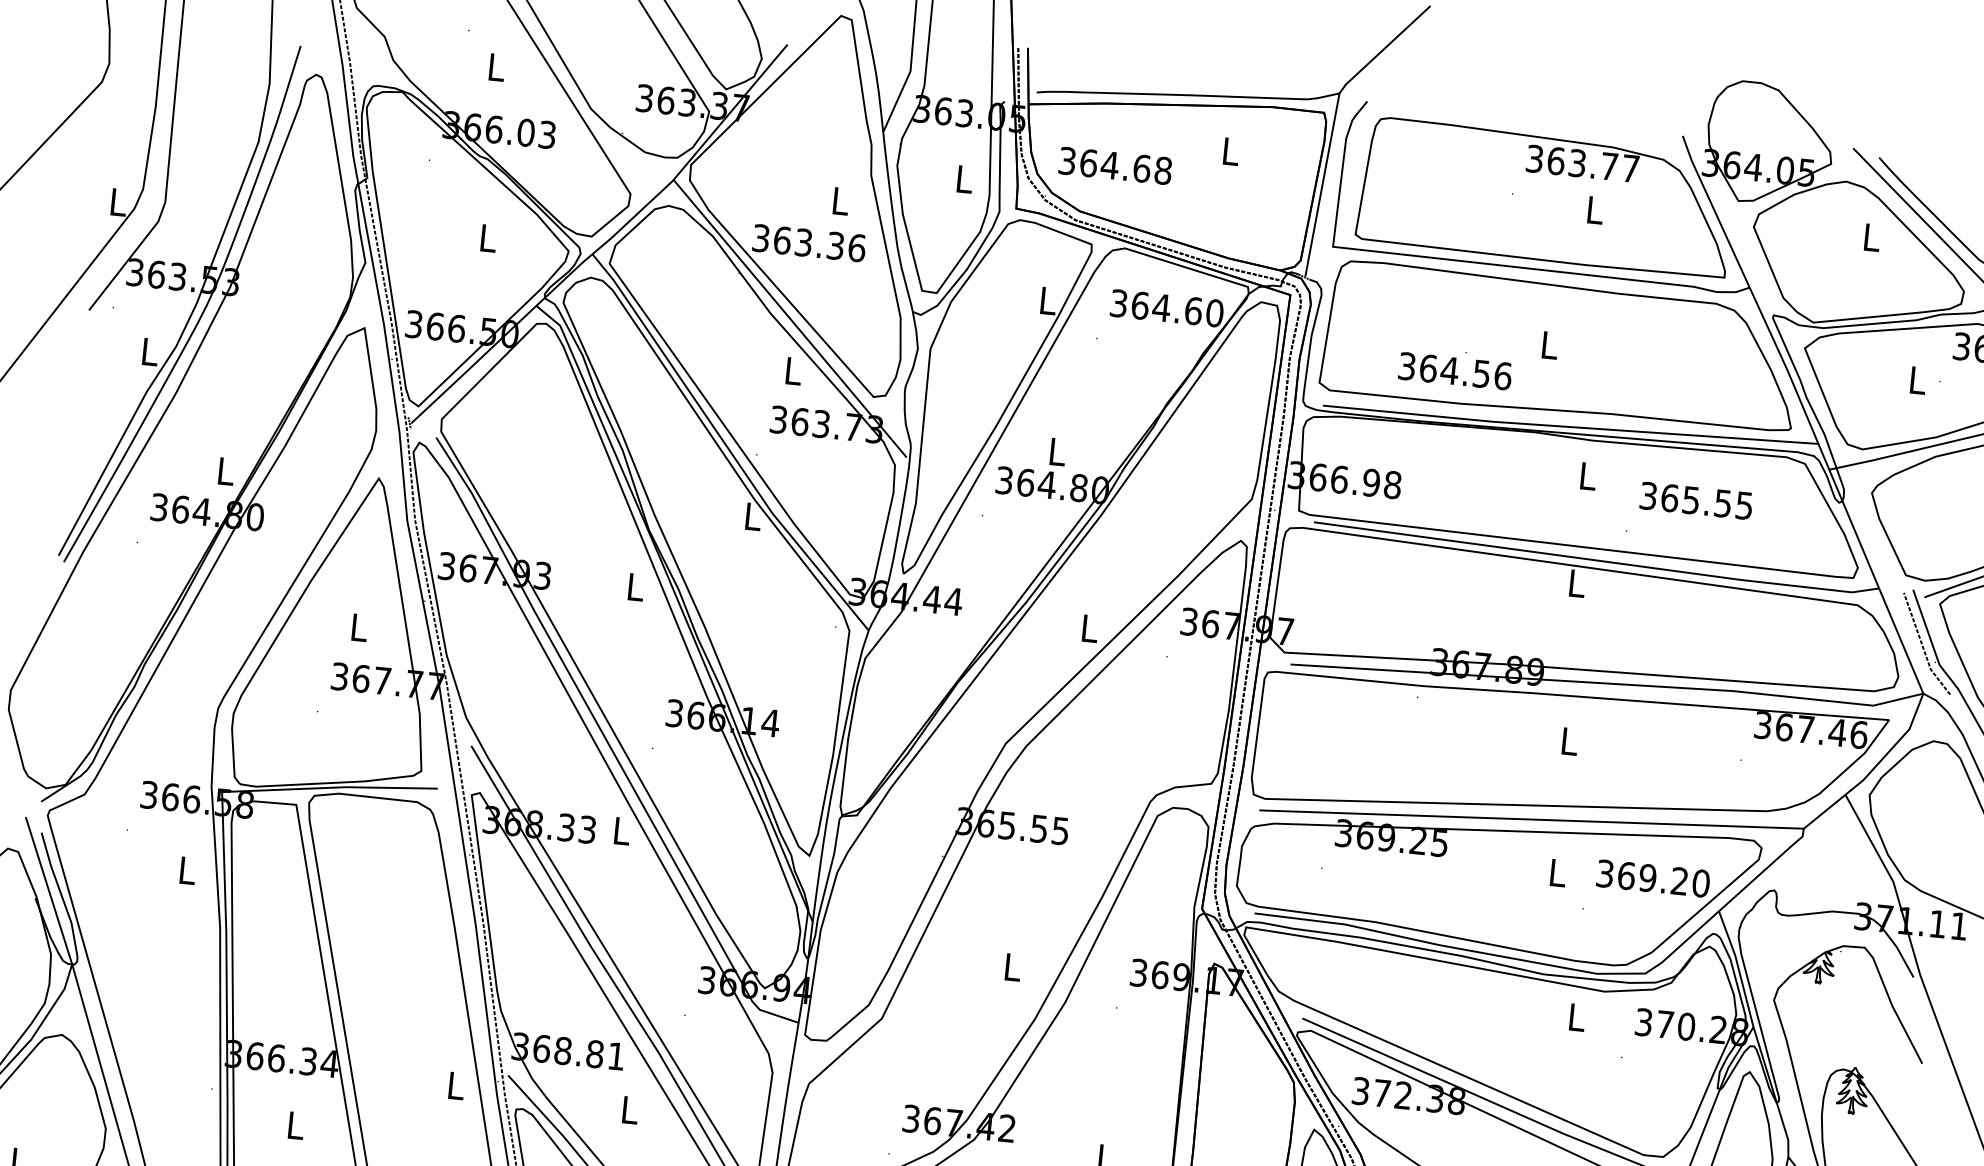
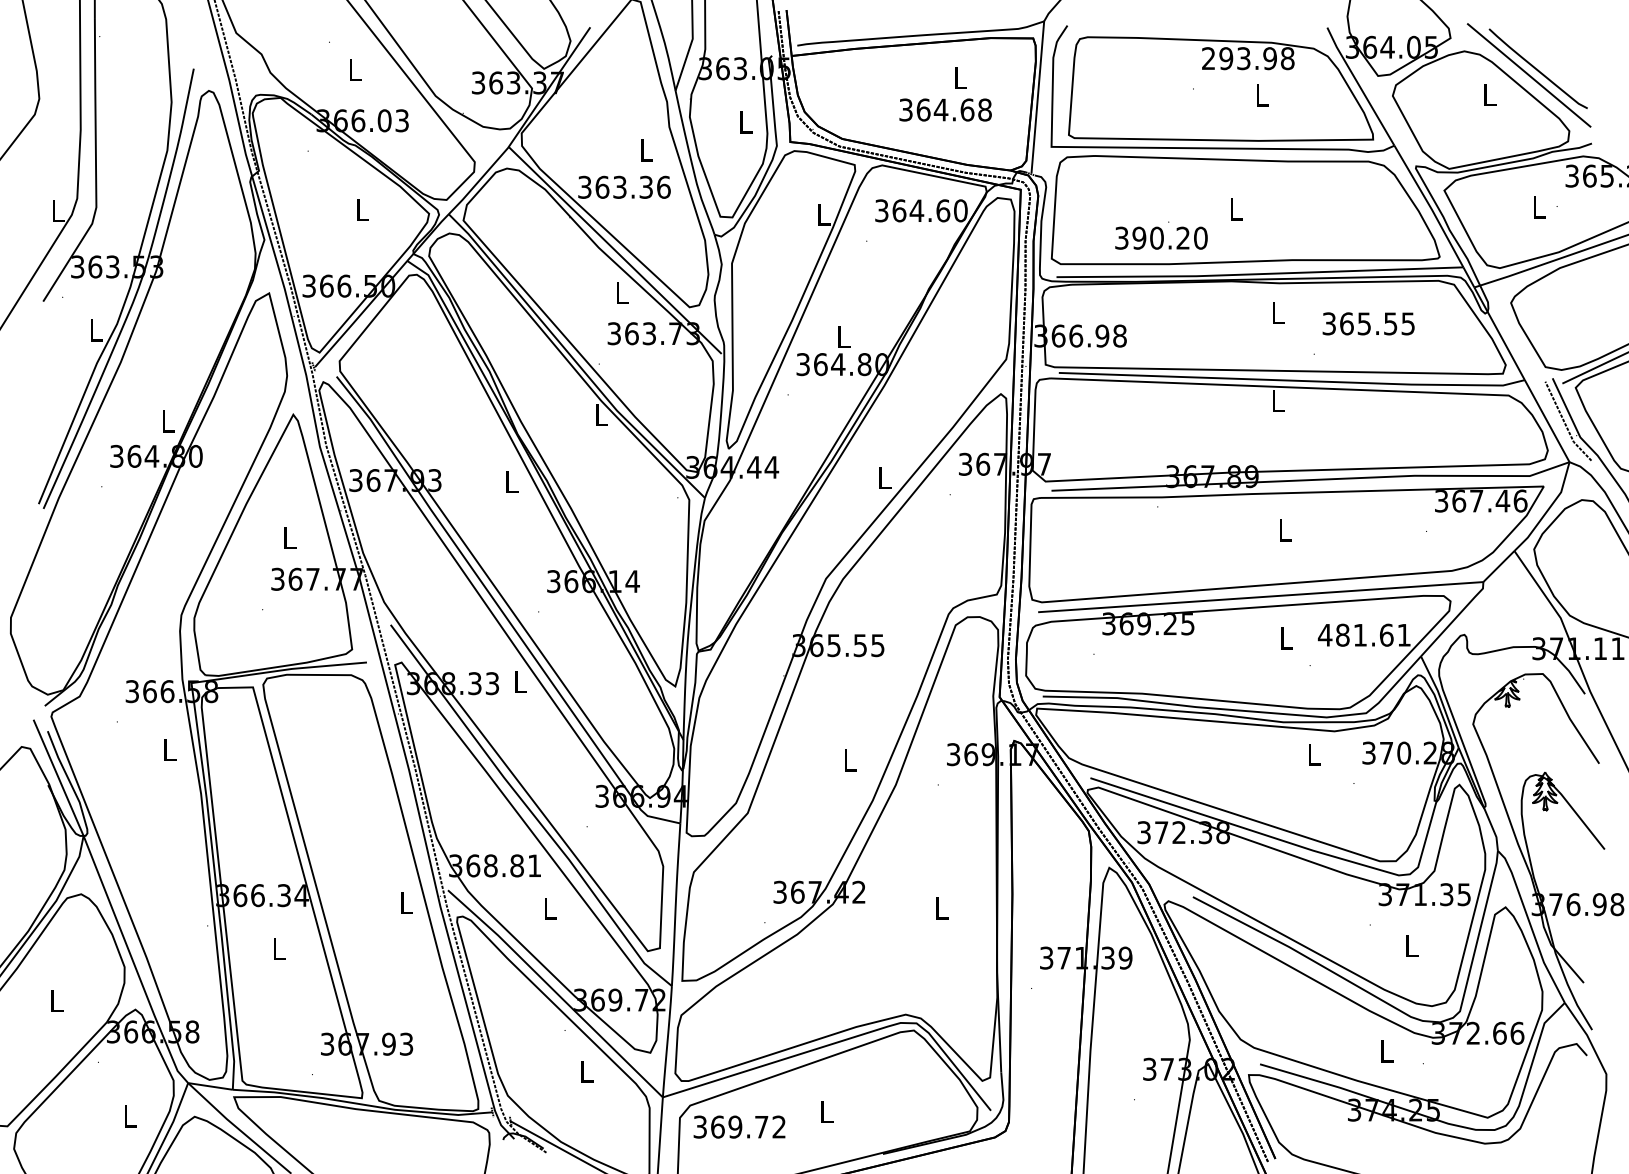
text: (1583, 163) -> (1248, 58), 363.77 -> 293.98
text: (1115, 165) -> (945, 109), moved
text: (1465, 371) -> (1169, 237), 364.56 -> 390.20
text: (1653, 877) -> (1364, 634), 369.20 -> 481.61

